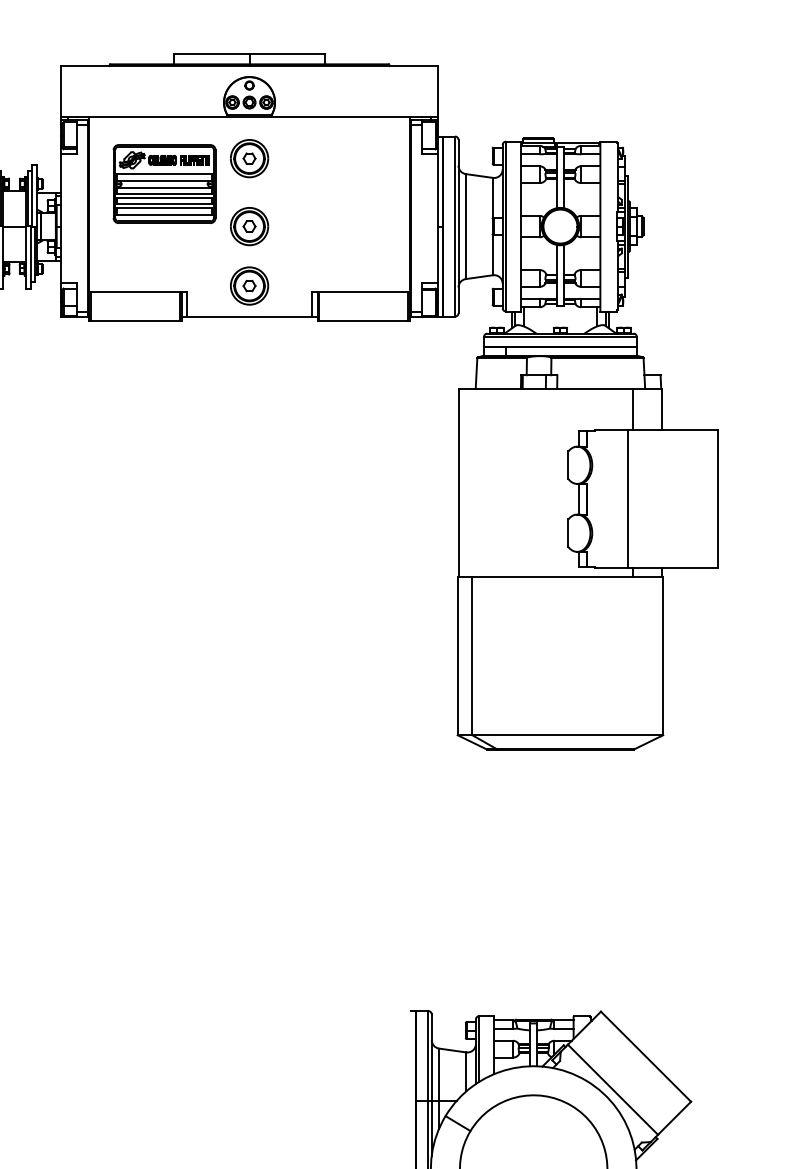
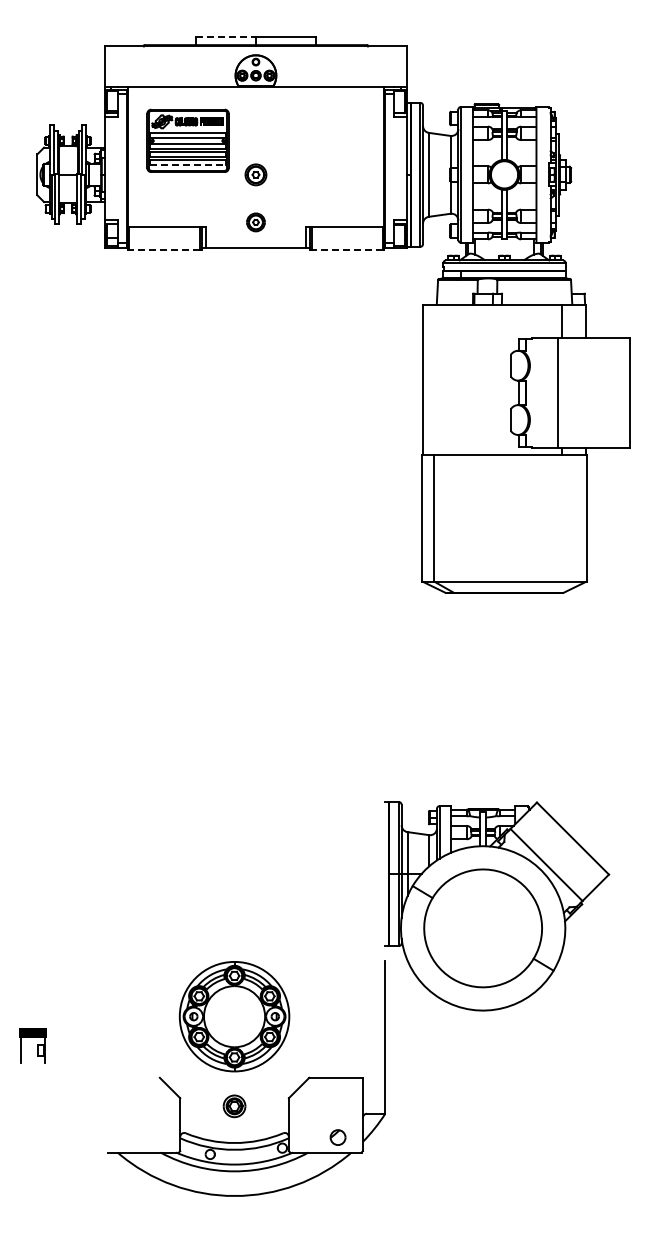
line: (212, 53) -> (226, 36), solid -> dashed
part: (248, 158) -> (255, 120), removed
line: (165, 214) -> (188, 165), solid -> dashed
part: (248, 226) -> (255, 174), size x0.7
part: (248, 286) -> (255, 222), size x0.6
line: (135, 321) -> (164, 250), solid -> dashed
line: (364, 321) -> (347, 250), solid -> dashed

